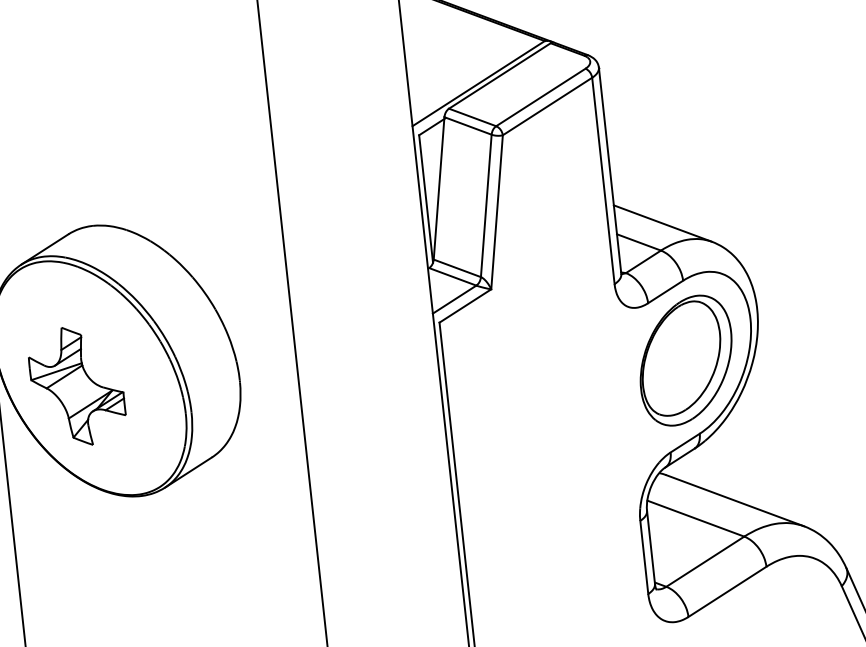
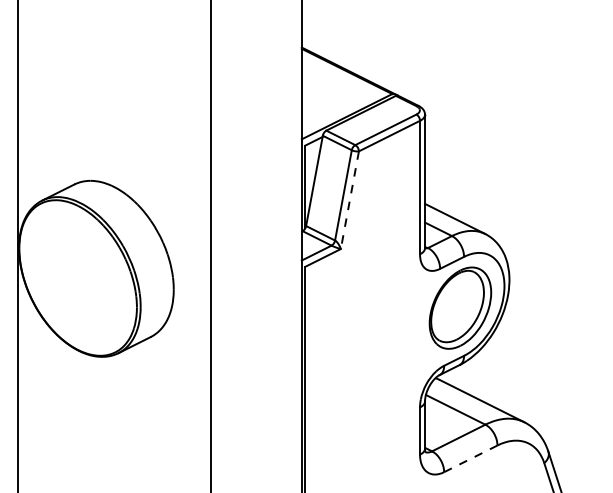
line: (496, 212) -> (349, 200), solid -> dashed
part: (77, 386) -> (69, 282), removed
line: (726, 591) -> (470, 458), solid -> dashed

